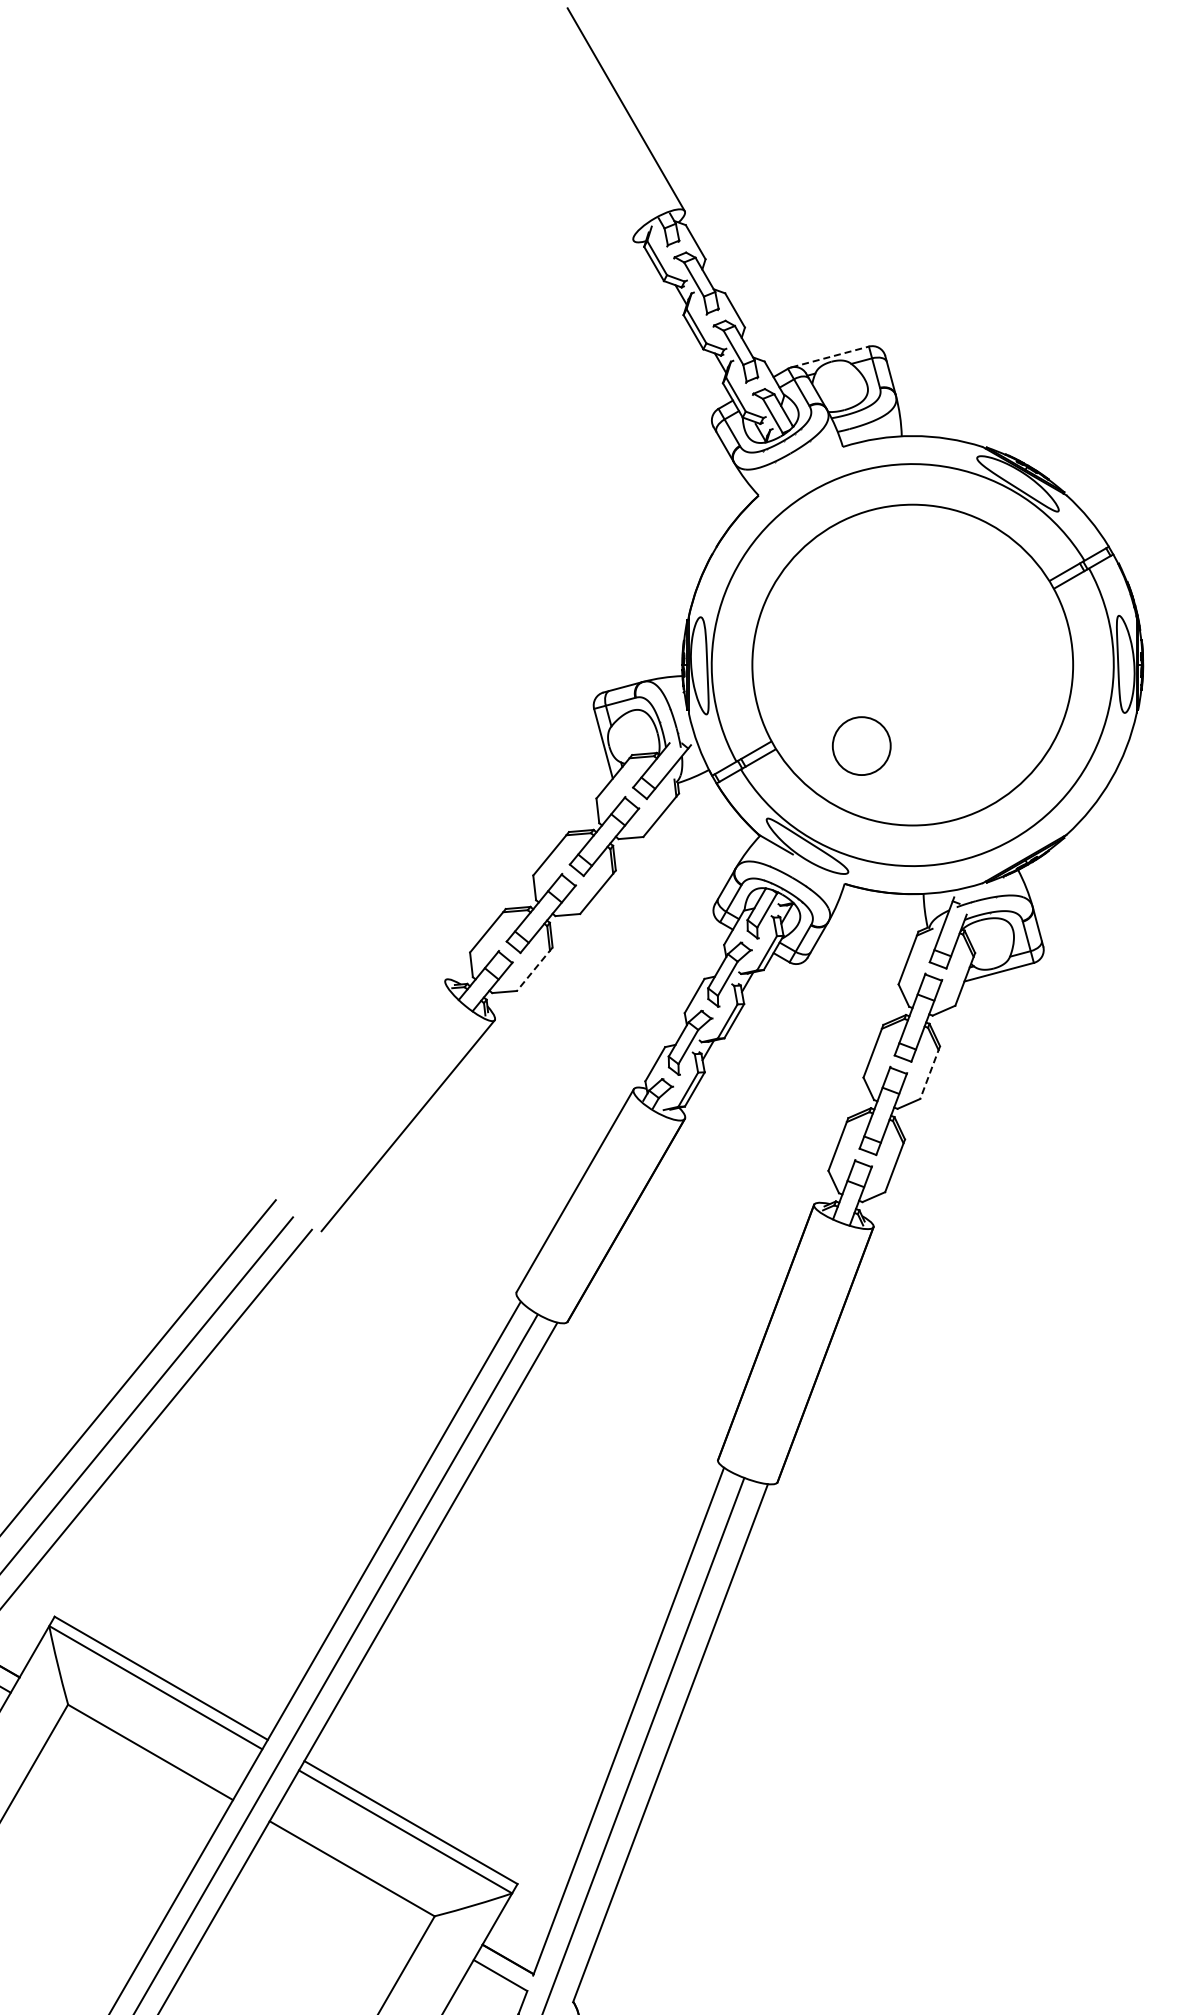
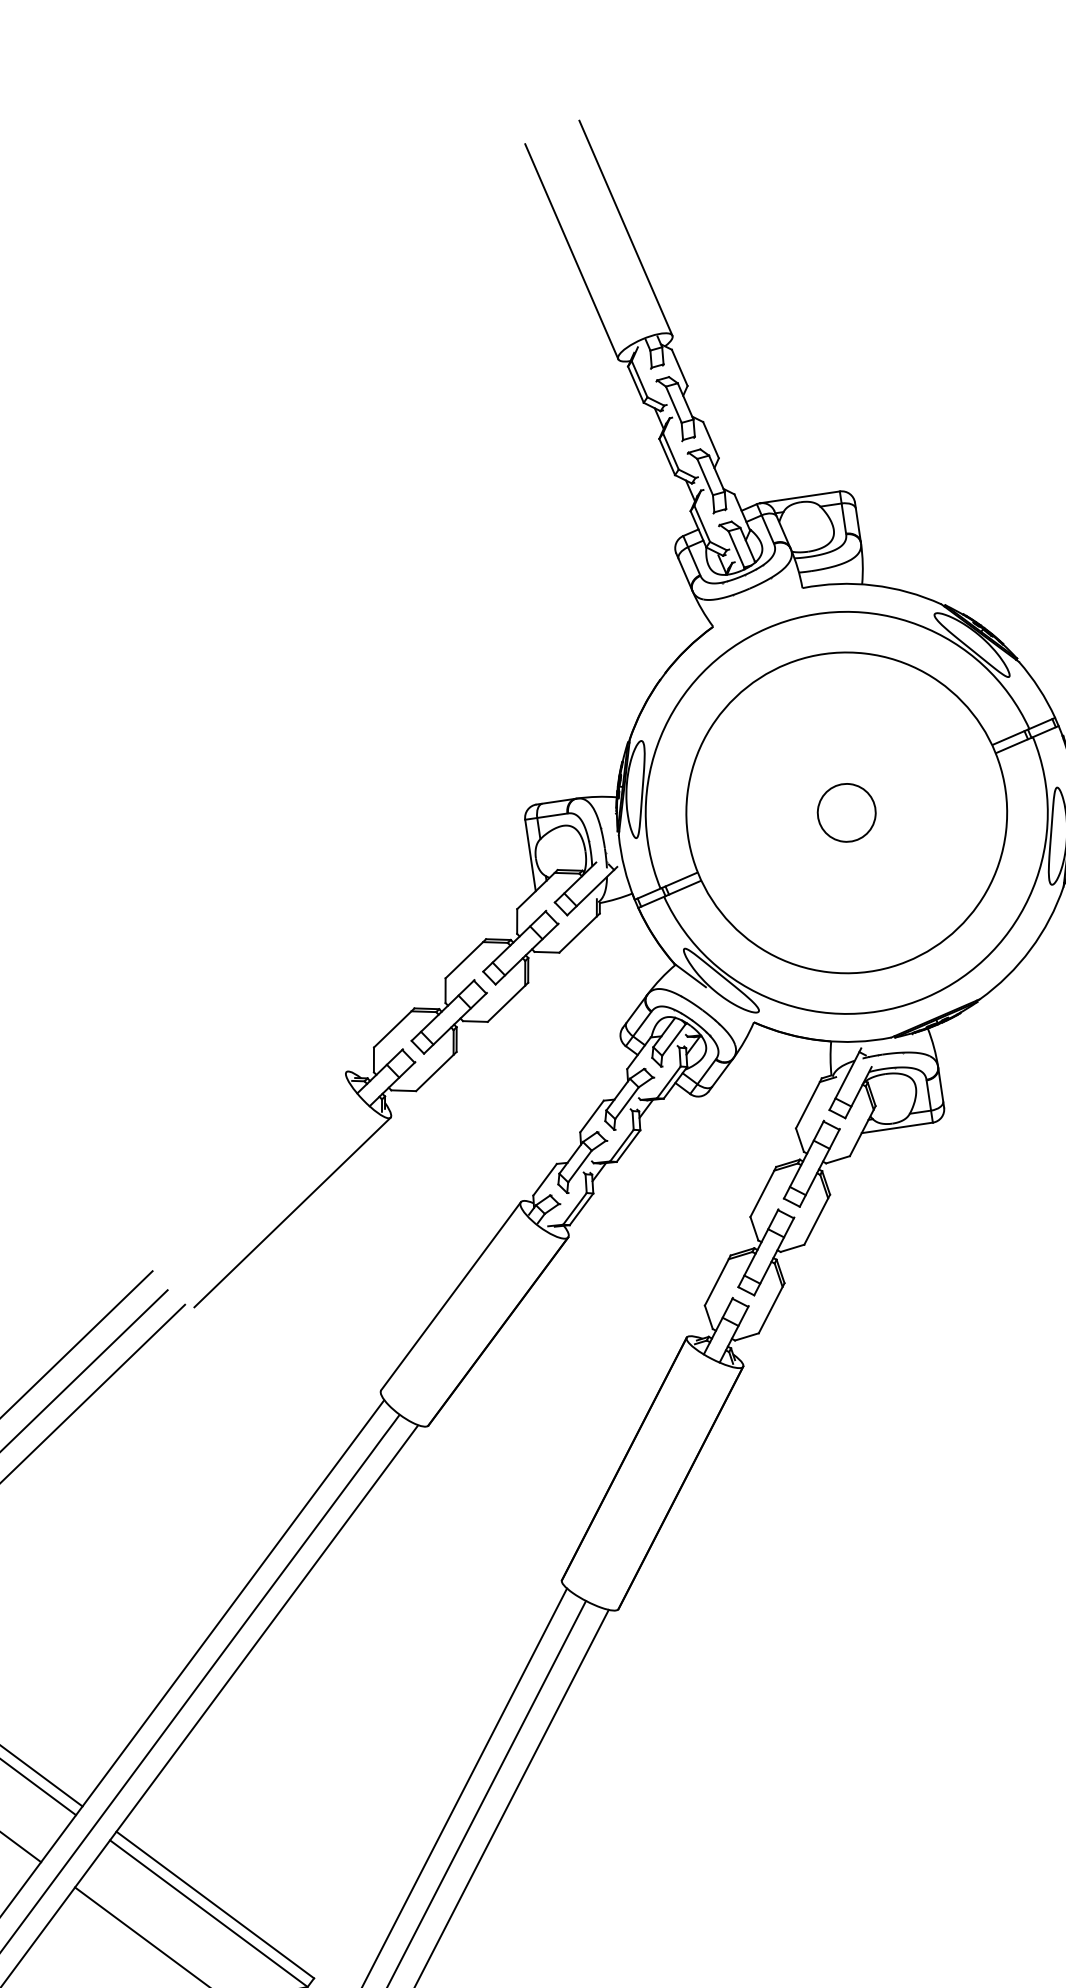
line: (574, 138) -> (571, 250), added
line: (830, 356) -> (800, 496), dashed -> solid
circle: (861, 745) -> (846, 812), moved
line: (534, 969) -> (436, 1071), dashed -> solid
line: (929, 1073) -> (816, 1220), dashed -> solid

